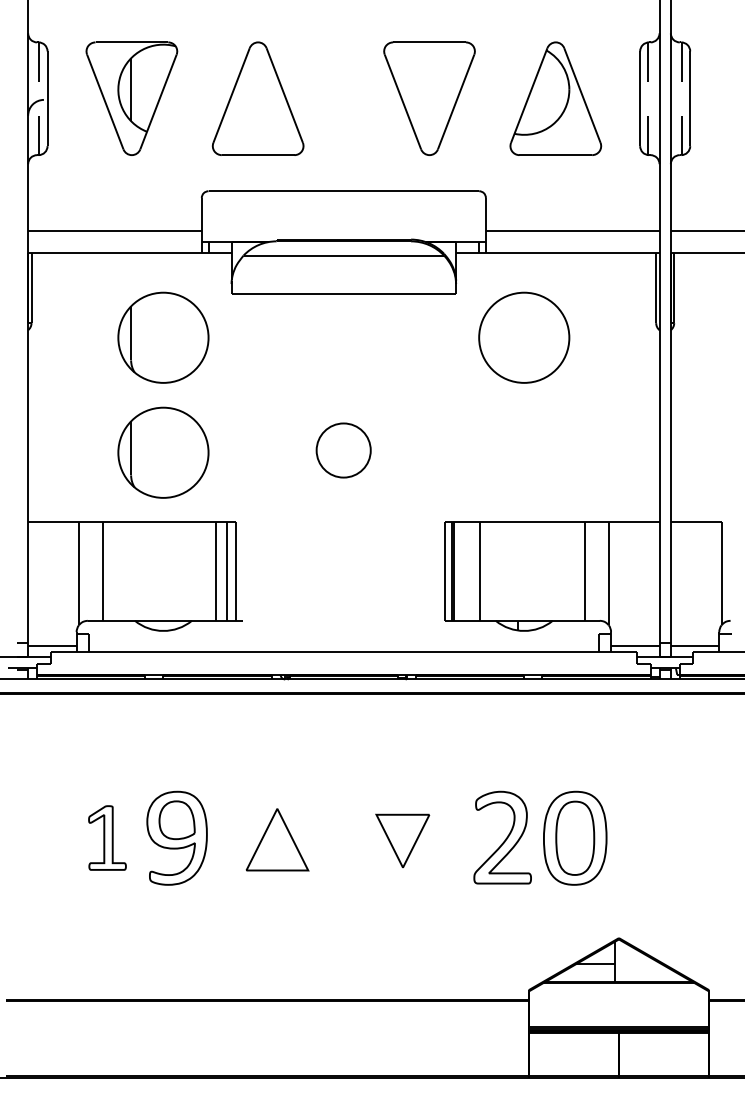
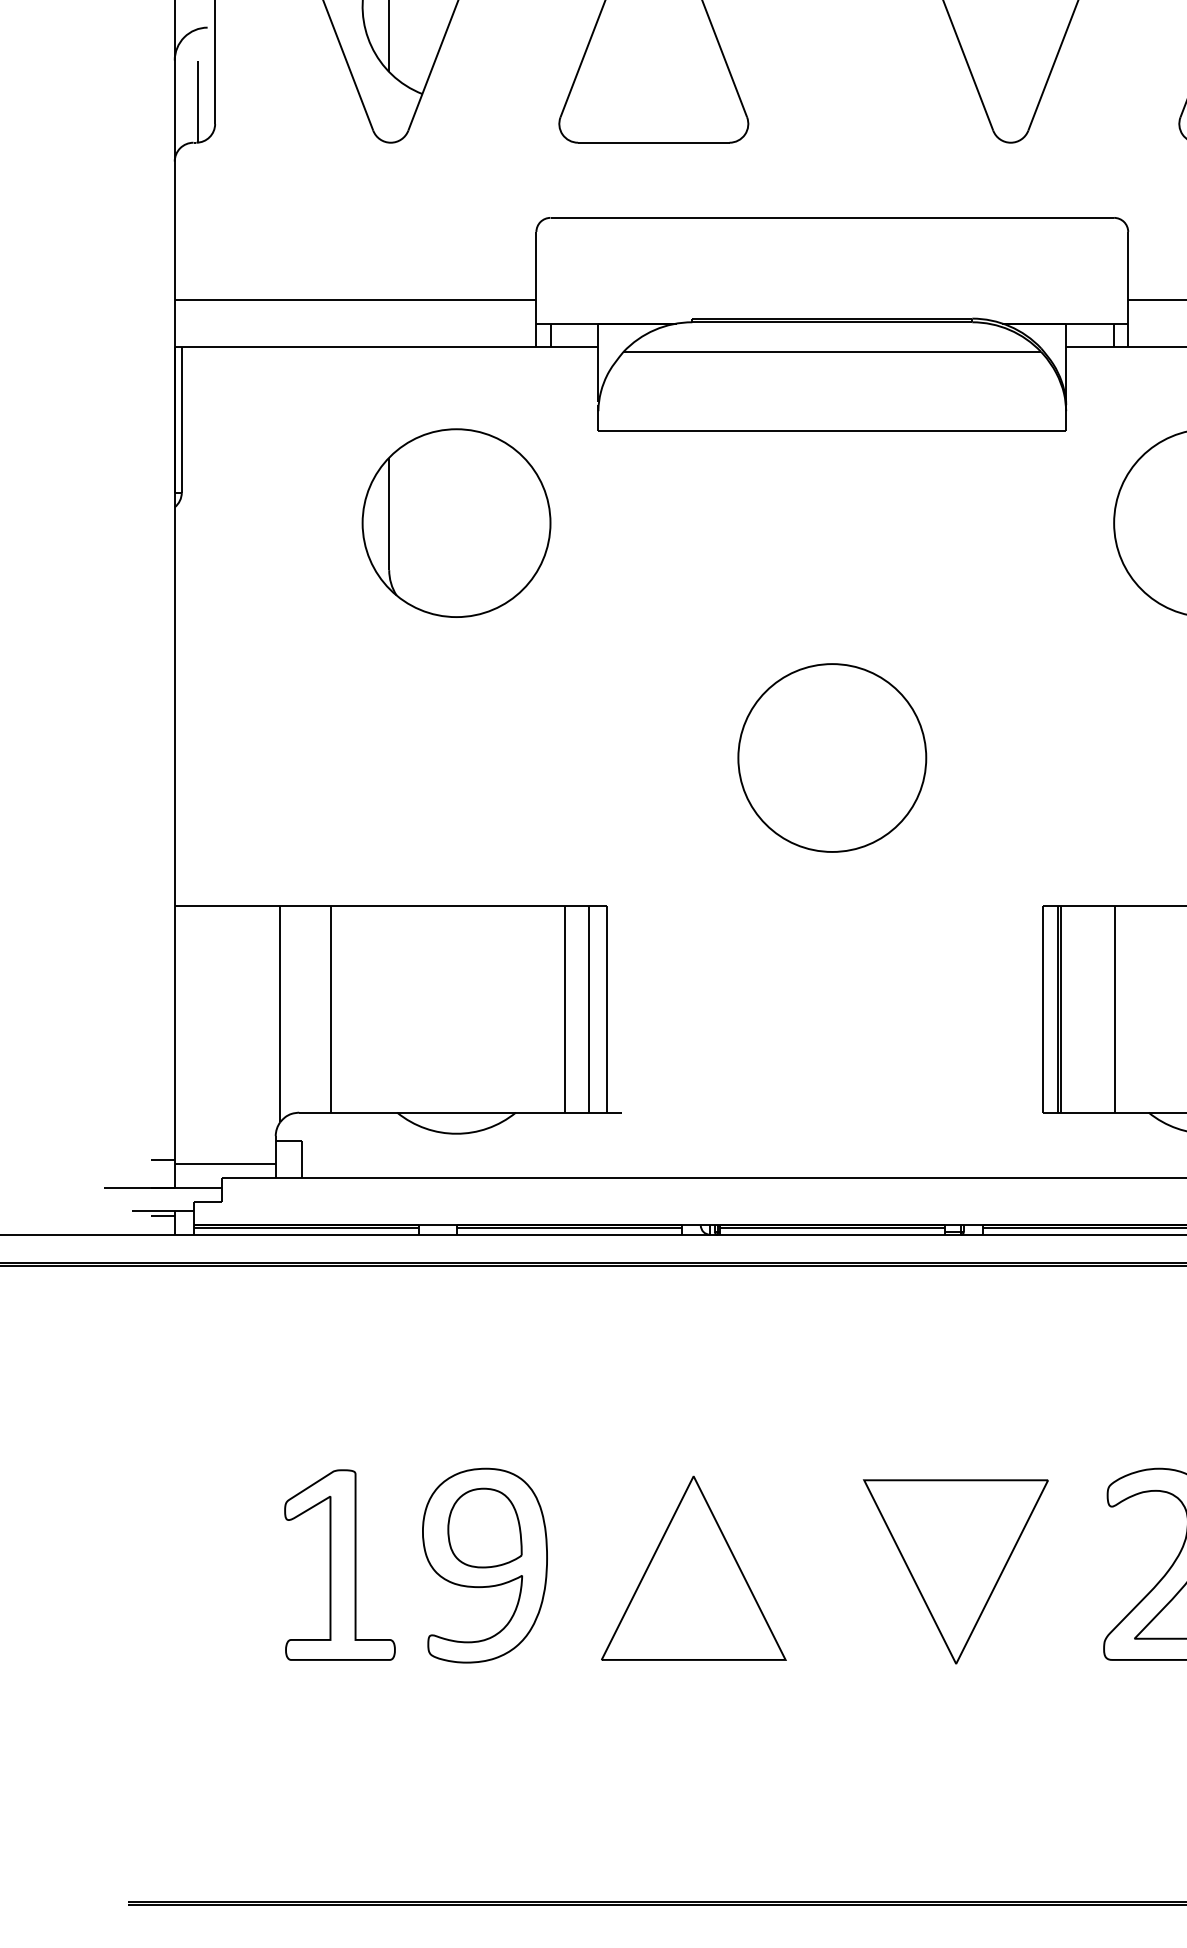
part: (343, 450) -> (831, 757), size x1.67
part: (163, 452) -> (456, 762), removed
part: (107, 837) -> (339, 1563), size x1.43
part: (277, 839) -> (694, 1568), size x1.43
part: (402, 840) -> (954, 1570), size x1.67

